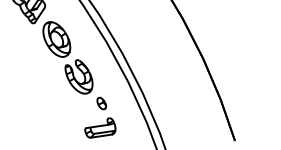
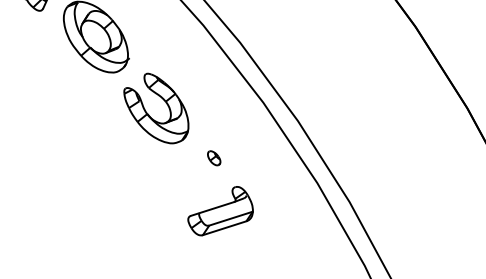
part: (101, 103) -> (213, 158), size x0.6

